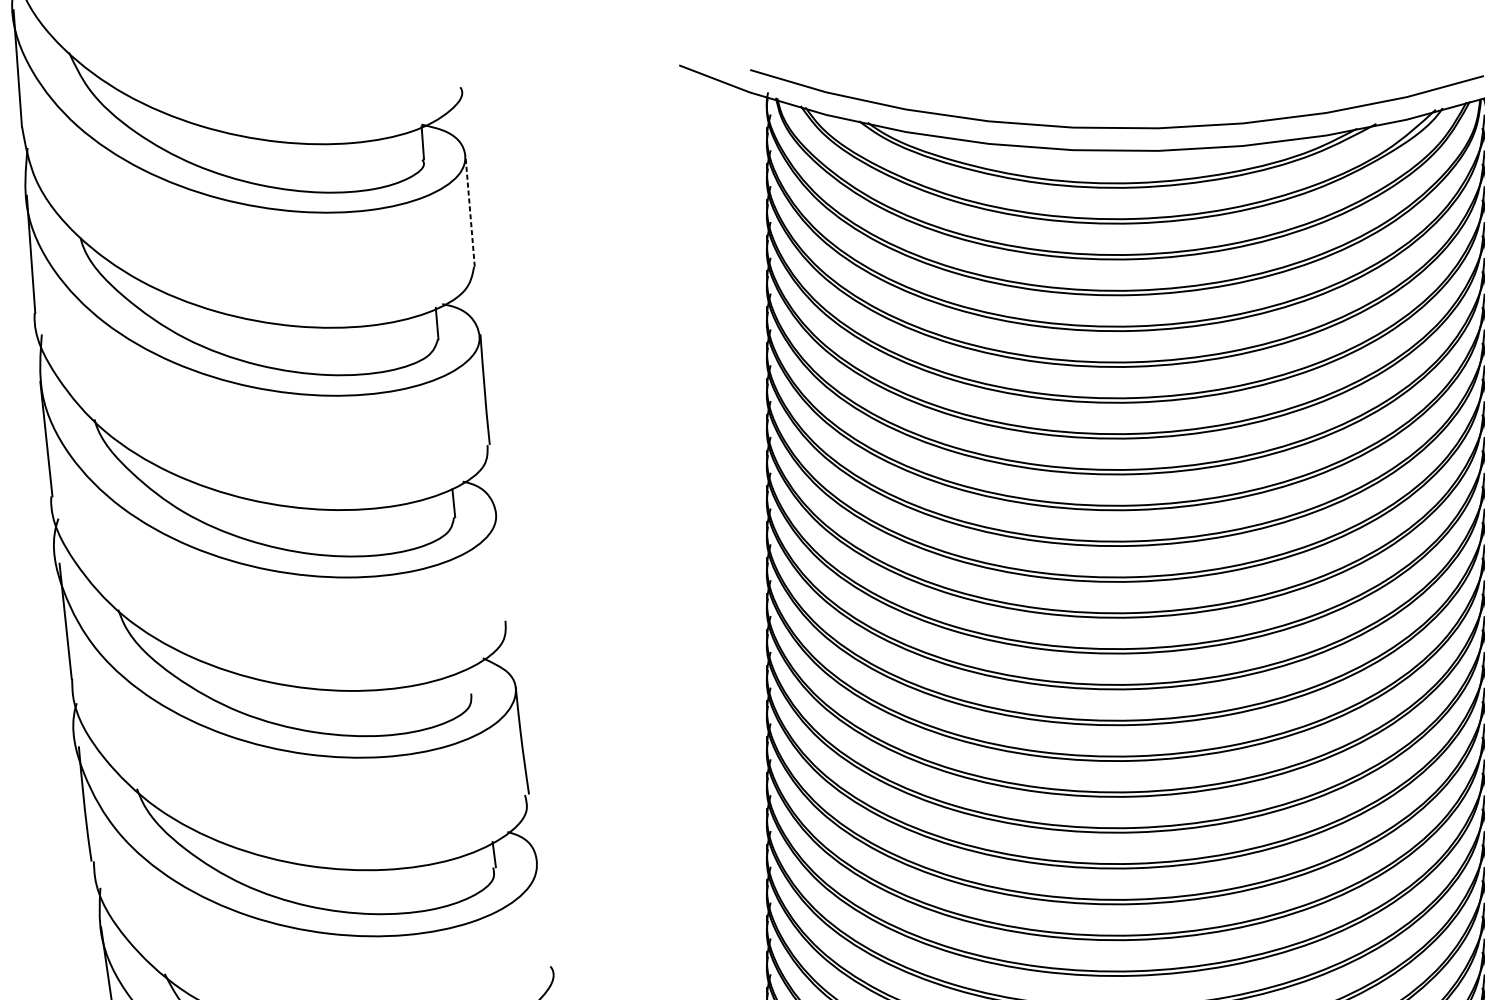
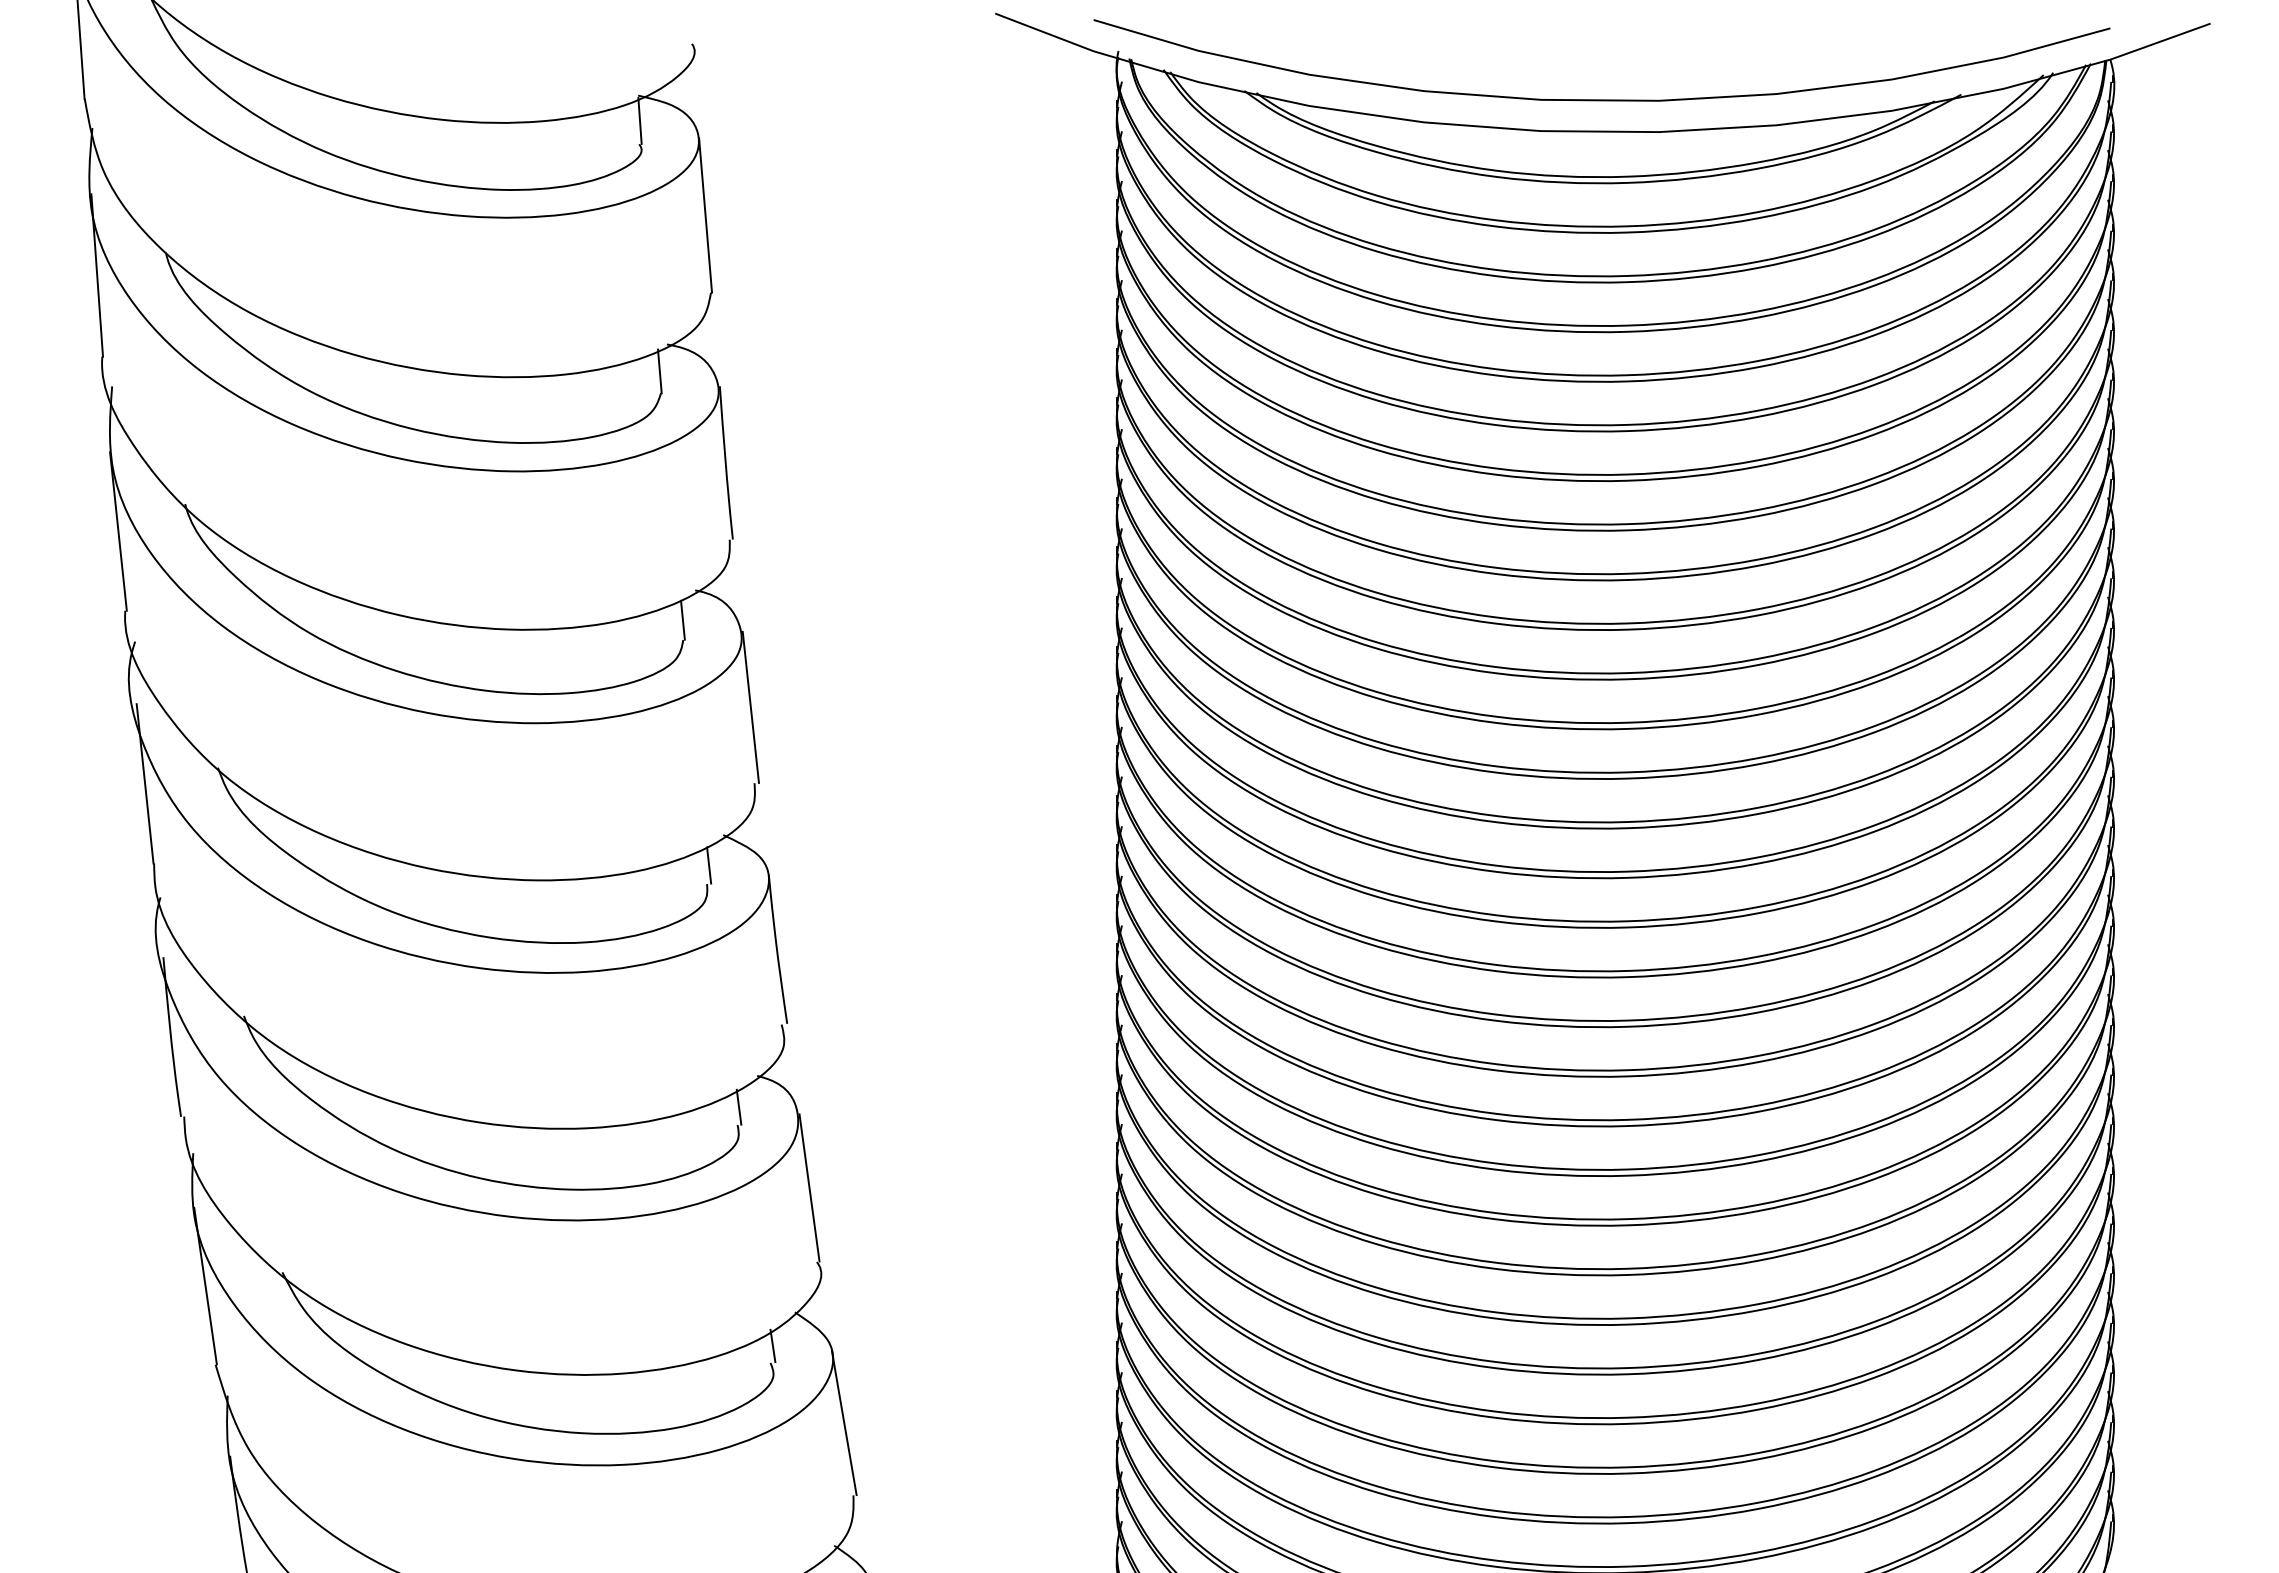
line: (470, 210) -> (705, 214), dashed -> solid
line: (502, 565) -> (750, 706), added
line: (472, 680) -> (709, 865), added
line: (545, 912) -> (809, 1187), added

